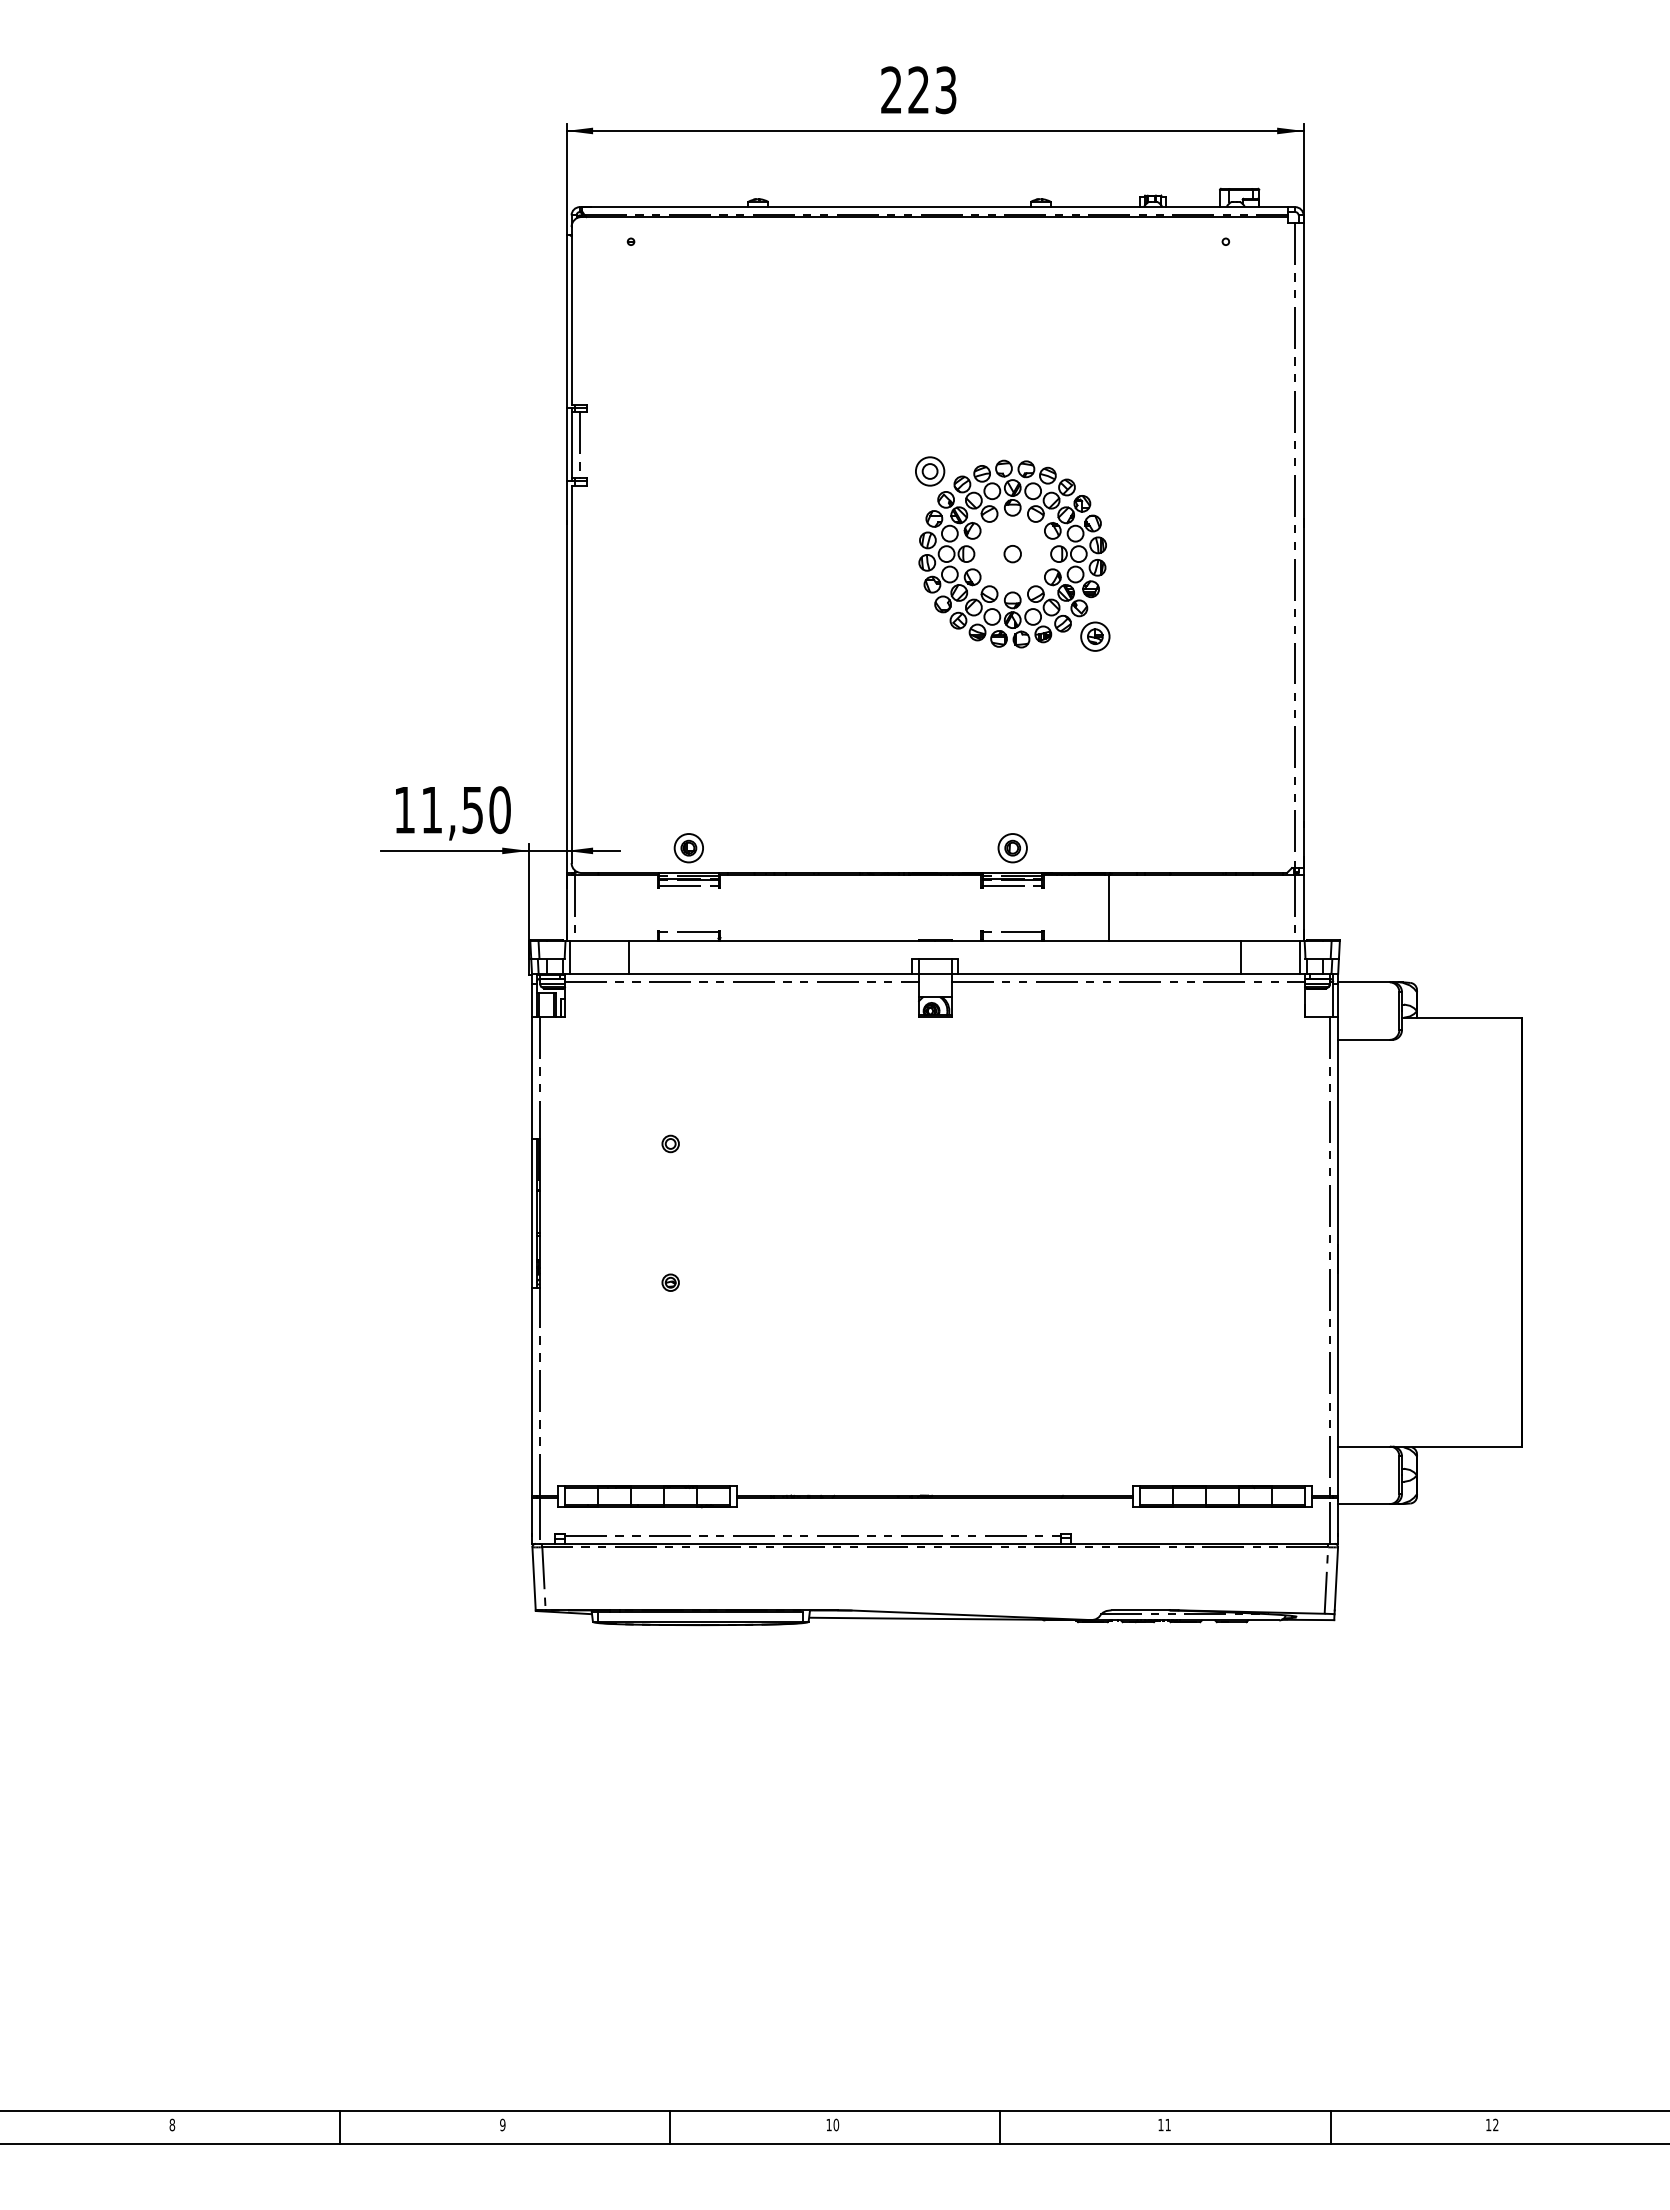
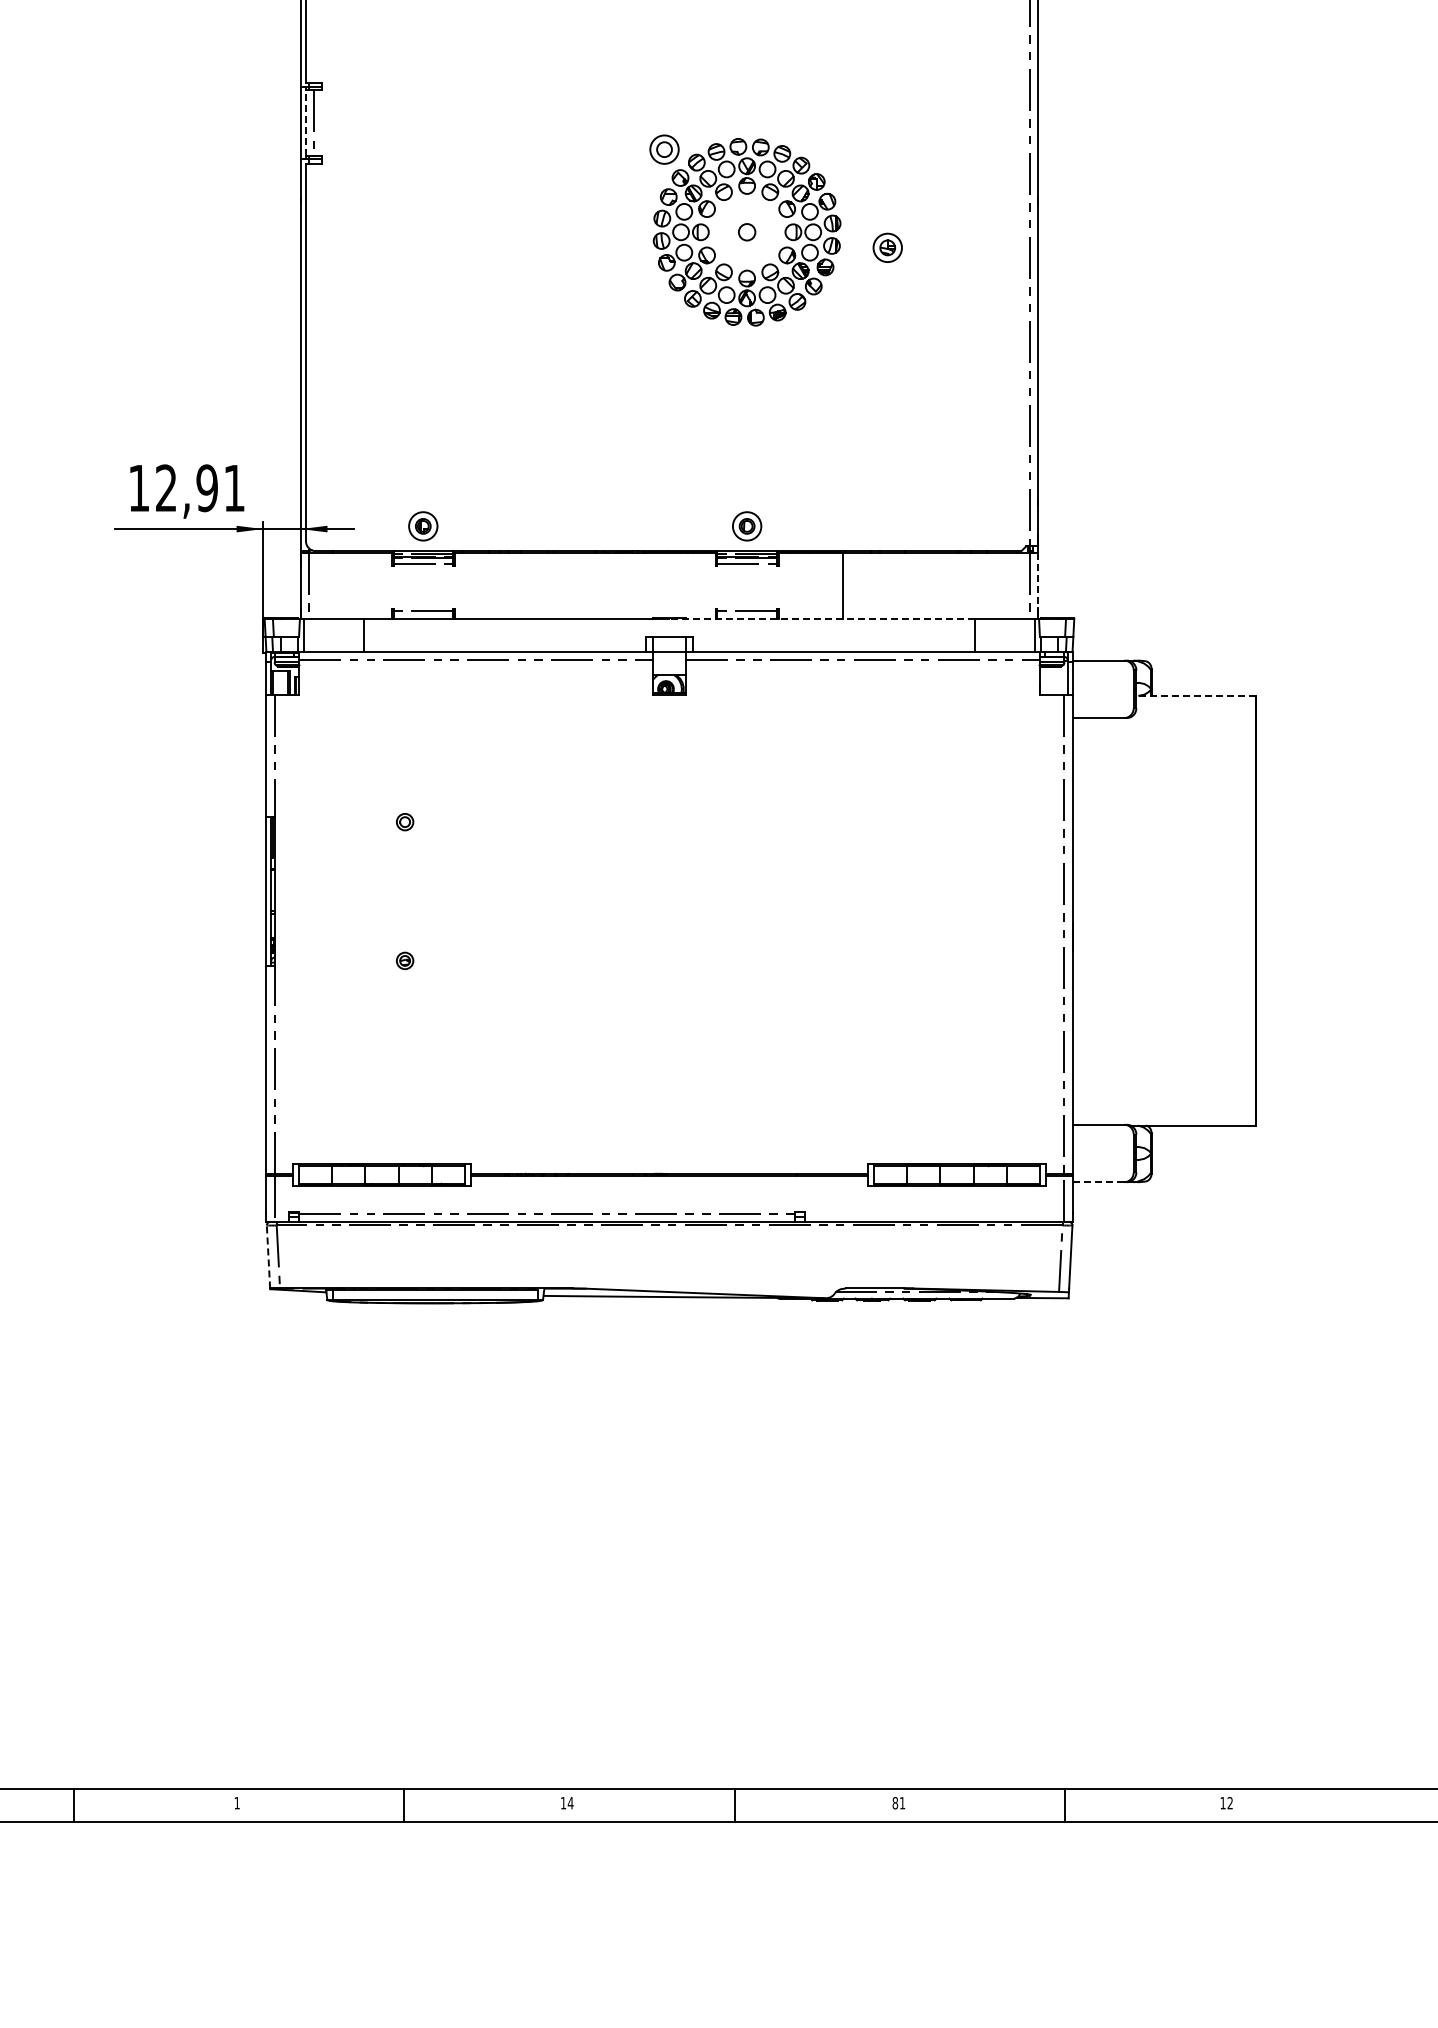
line: (571, 444) -> (305, 122), solid -> dashed
part: (1095, 636) -> (887, 247), moved
text: (465, 810) -> (199, 488), 11,50 -> 12,91
line: (1303, 908) -> (1037, 586), solid -> dashed
line: (1087, 940) -> (821, 618), solid -> dashed
line: (1461, 1017) -> (1195, 695), solid -> dashed
line: (1364, 1504) -> (1098, 1182), solid -> dashed
line: (534, 1578) -> (268, 1256), solid -> dashed
text: (502, 2124) -> (236, 1802), 9 -> 1
text: (836, 2124) -> (570, 1802), 10 -> 14
text: (1160, 2124) -> (894, 1802), 11 -> 81

